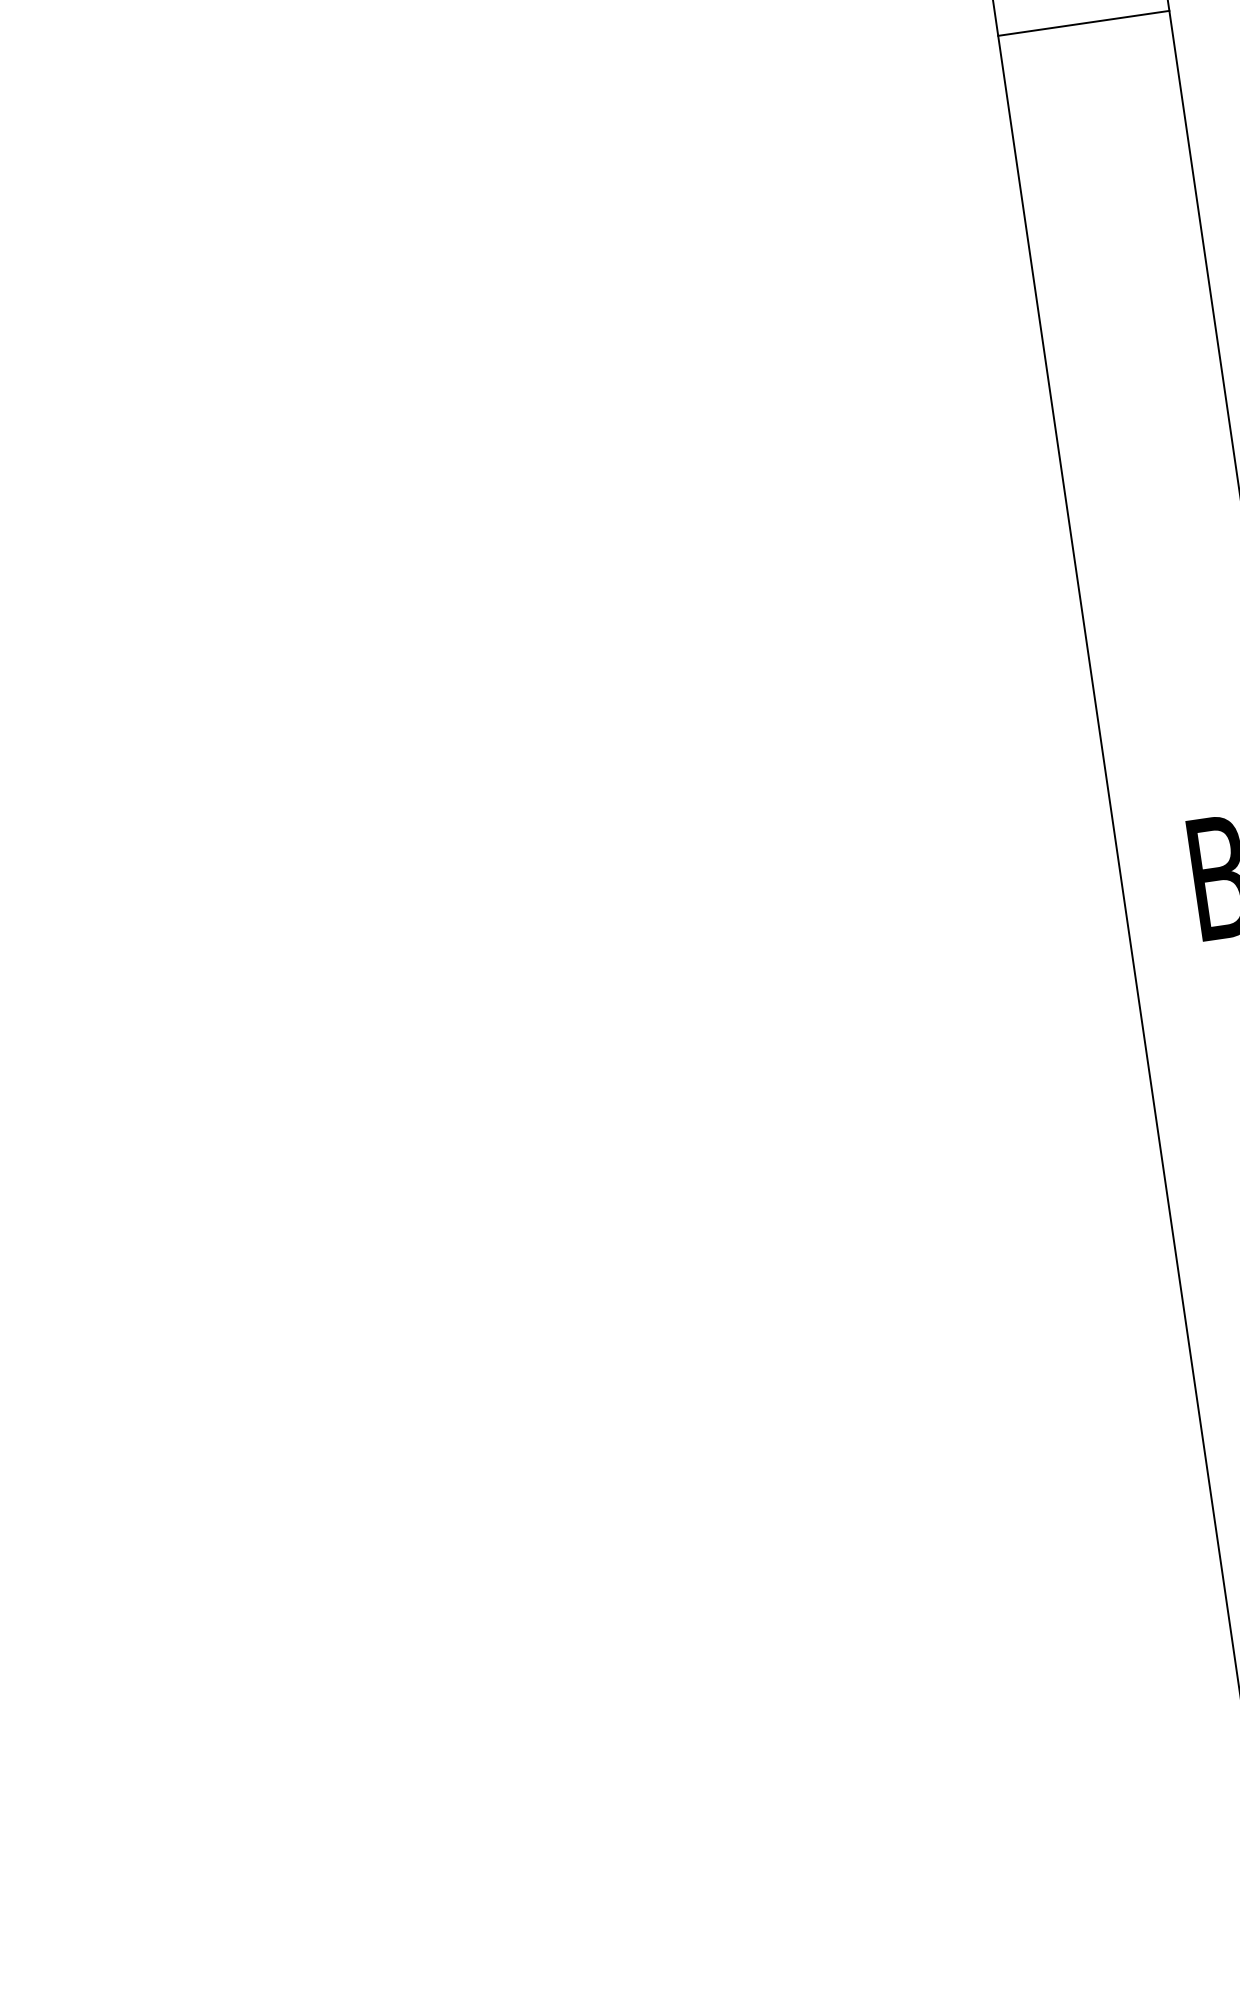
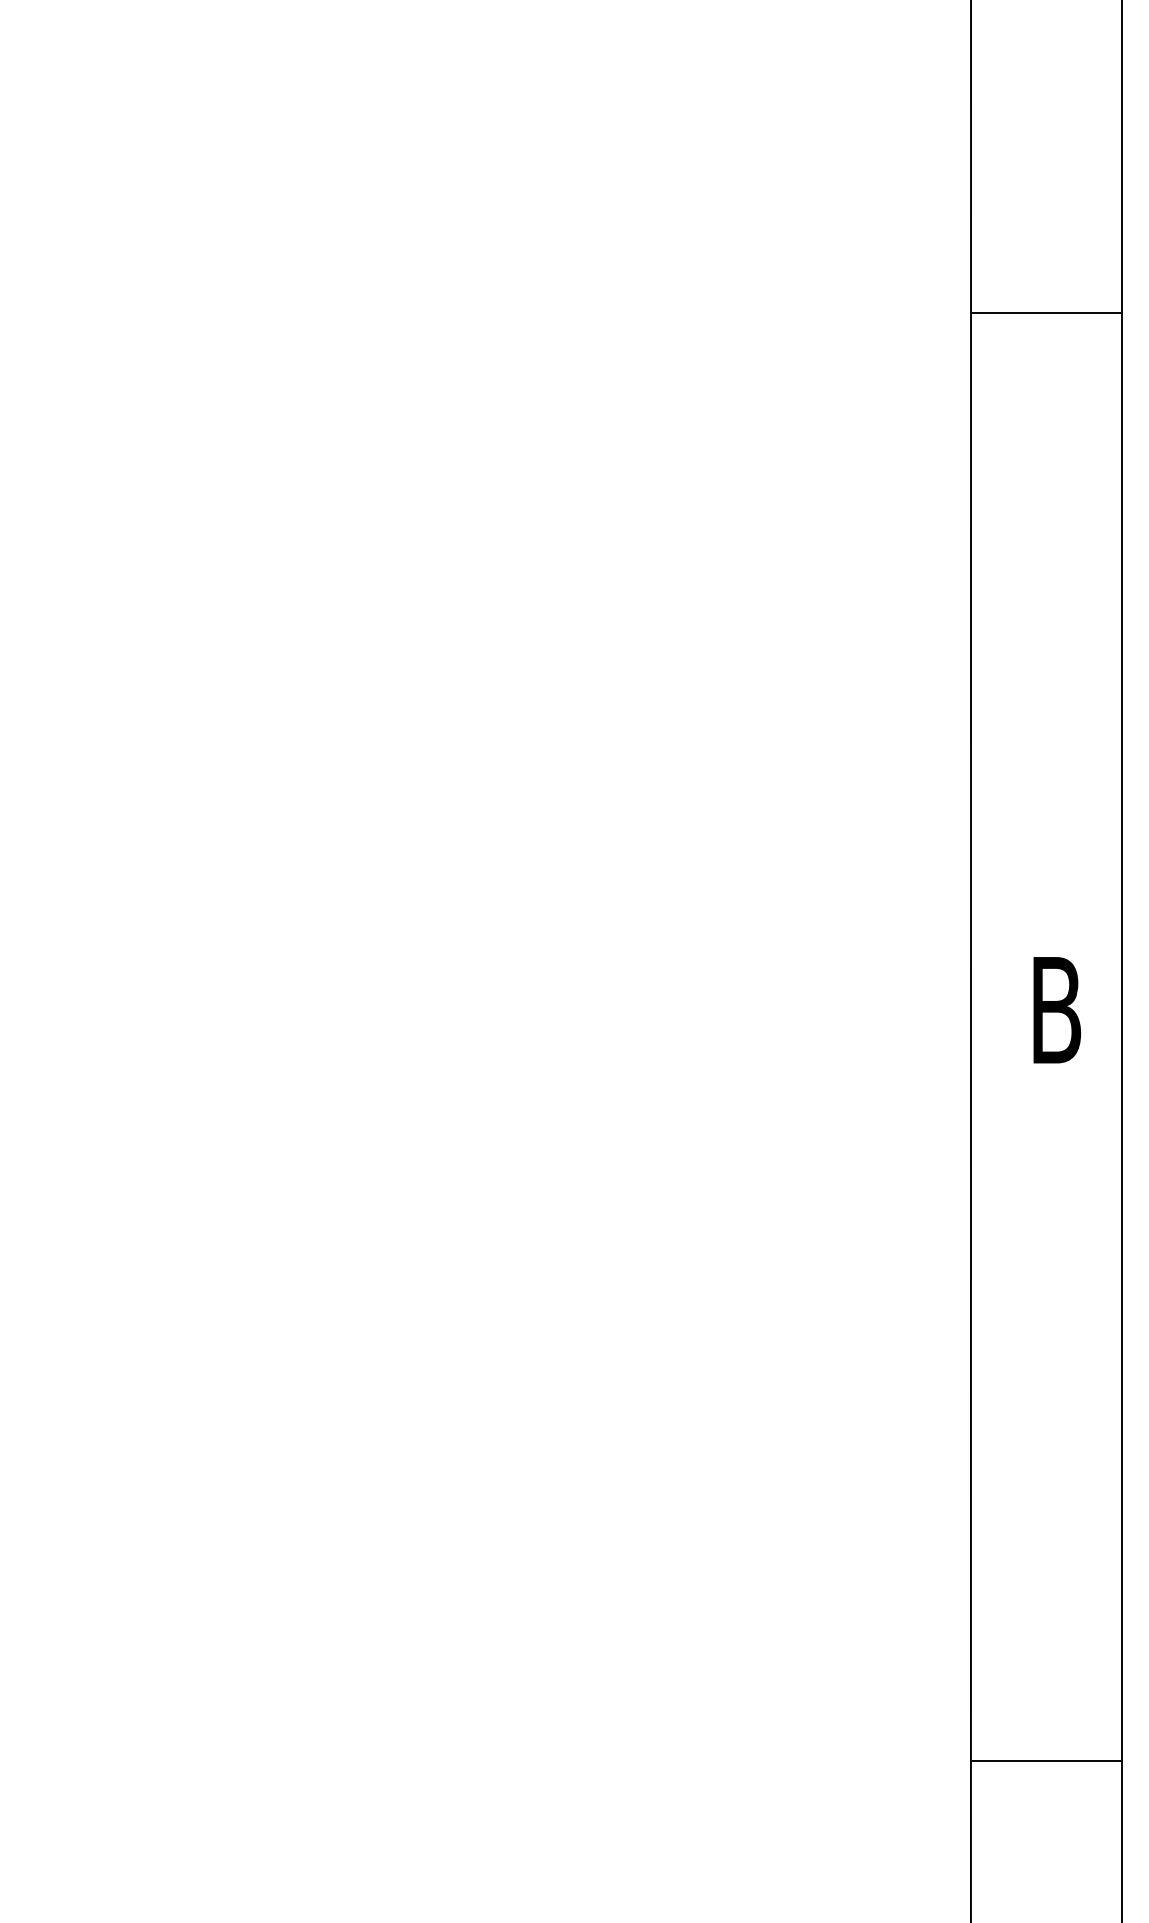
line: (1083, 23) -> (1046, 313), moved

